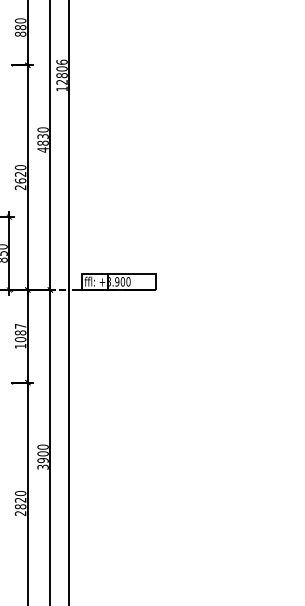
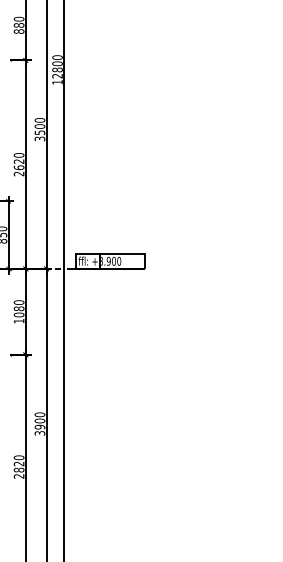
text: (61, 62) -> (57, 57), 12806 -> 12800
text: (42, 142) -> (39, 132), 4830 -> 3500
text: (19, 326) -> (18, 302), 1087 -> 1080

